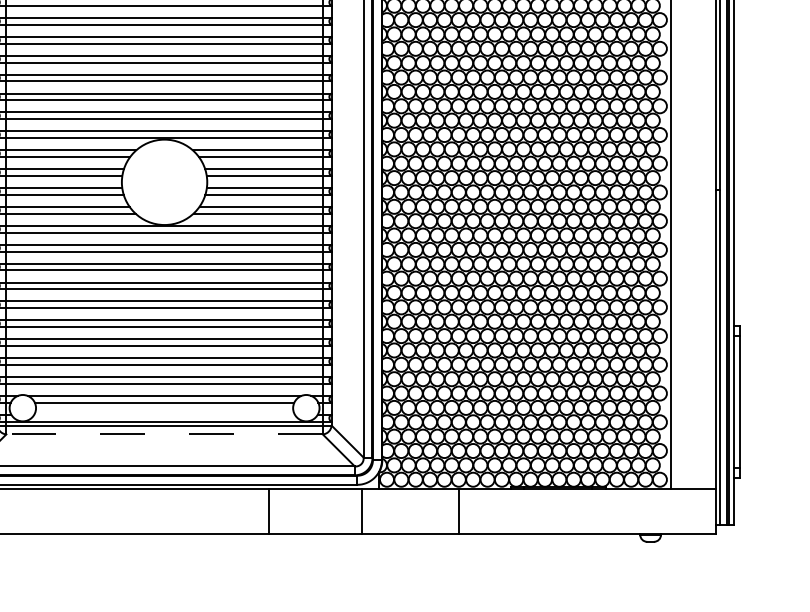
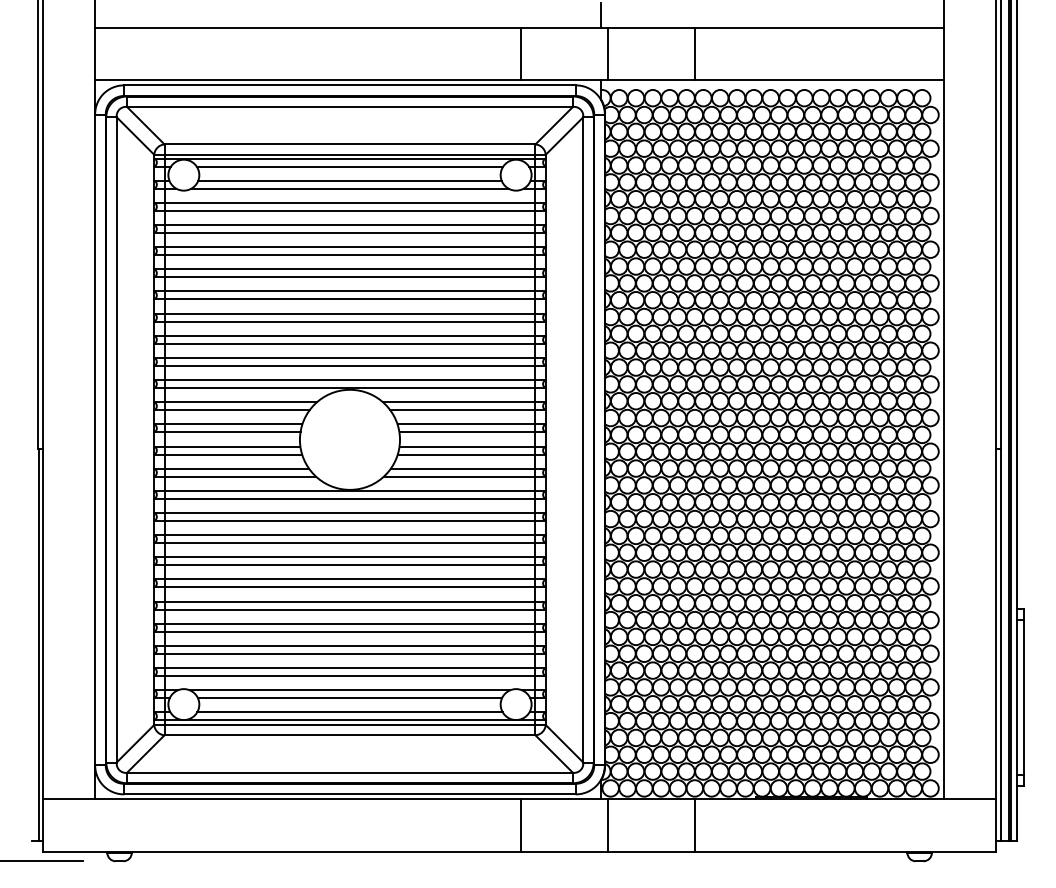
line: (164, 414) -> (349, 712), added
line: (164, 434) -> (349, 735), dashed -> solid
line: (269, 511) -> (520, 825), moved
line: (361, 511) -> (607, 825), moved

